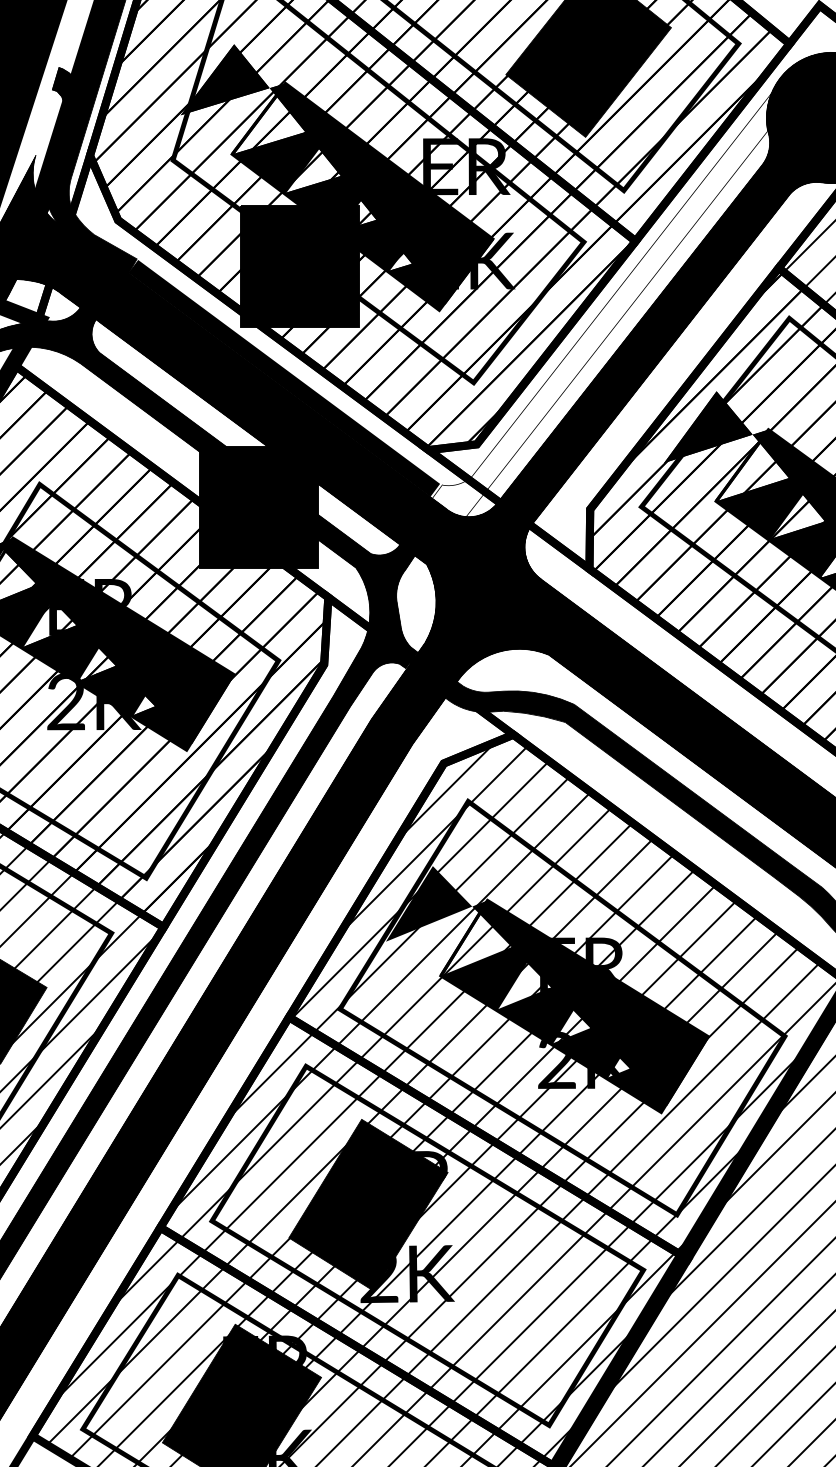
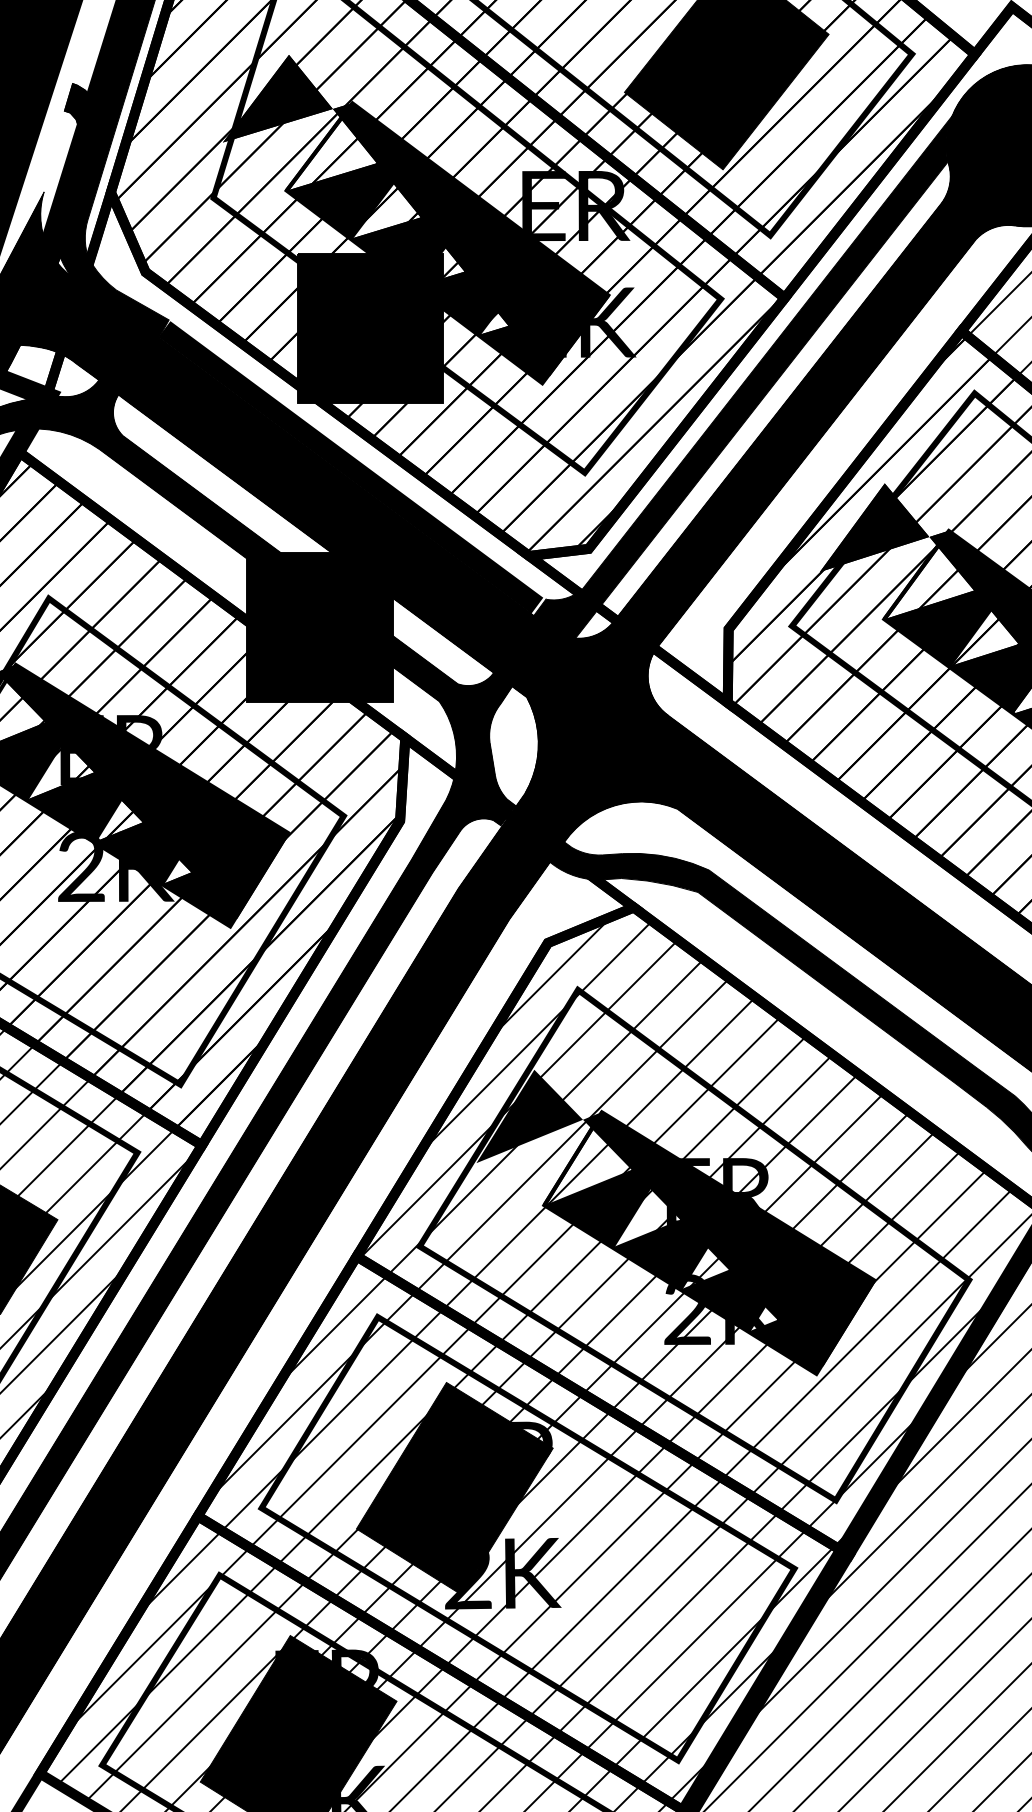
fill: (600, 304) -> (741, 376), added

